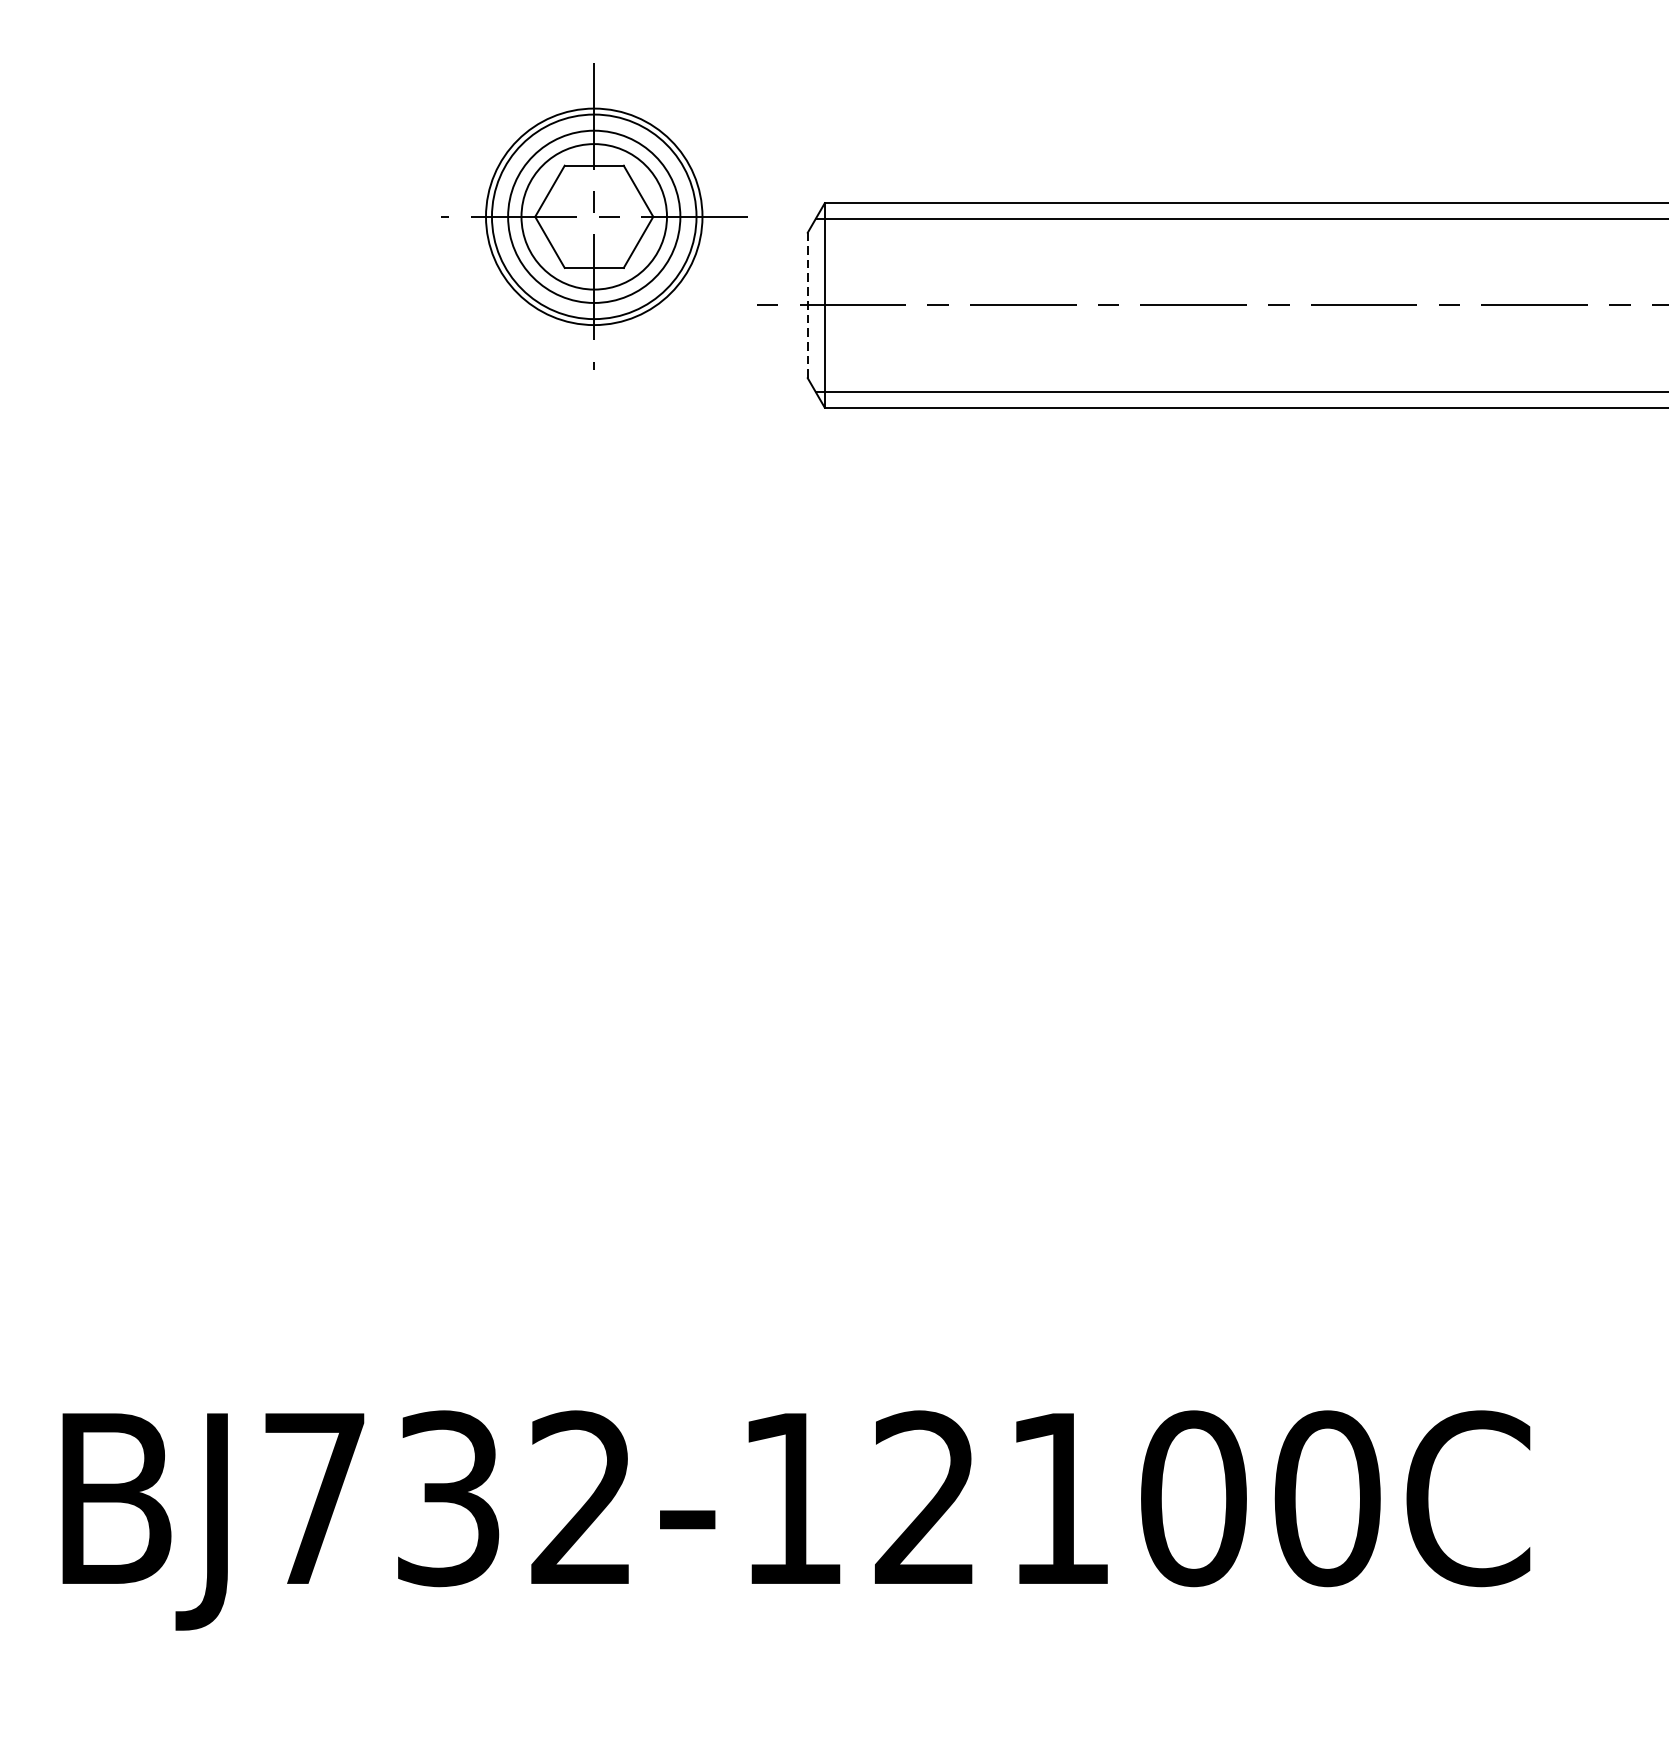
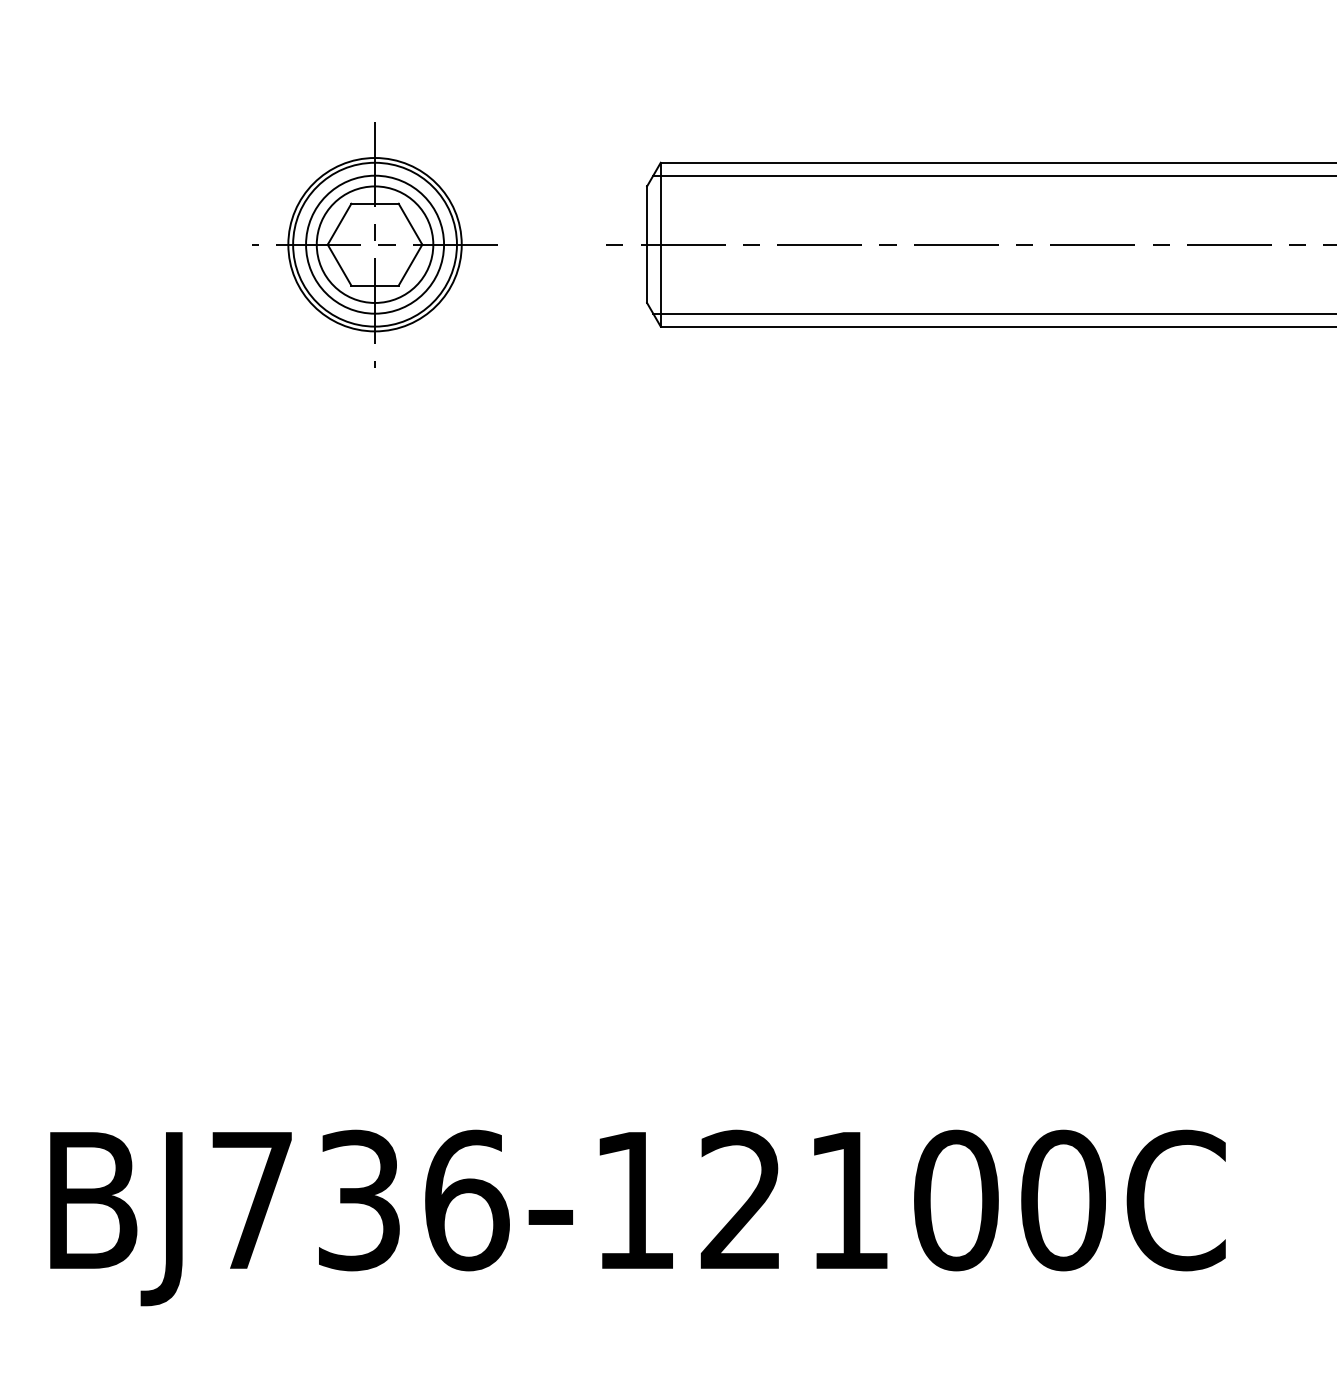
part: (593, 216) -> (374, 244), moved
line: (808, 305) -> (647, 244), dashed -> solid
text: (583, 1498) -> (467, 1200), BJ732-12100C -> BJ736-12100C

